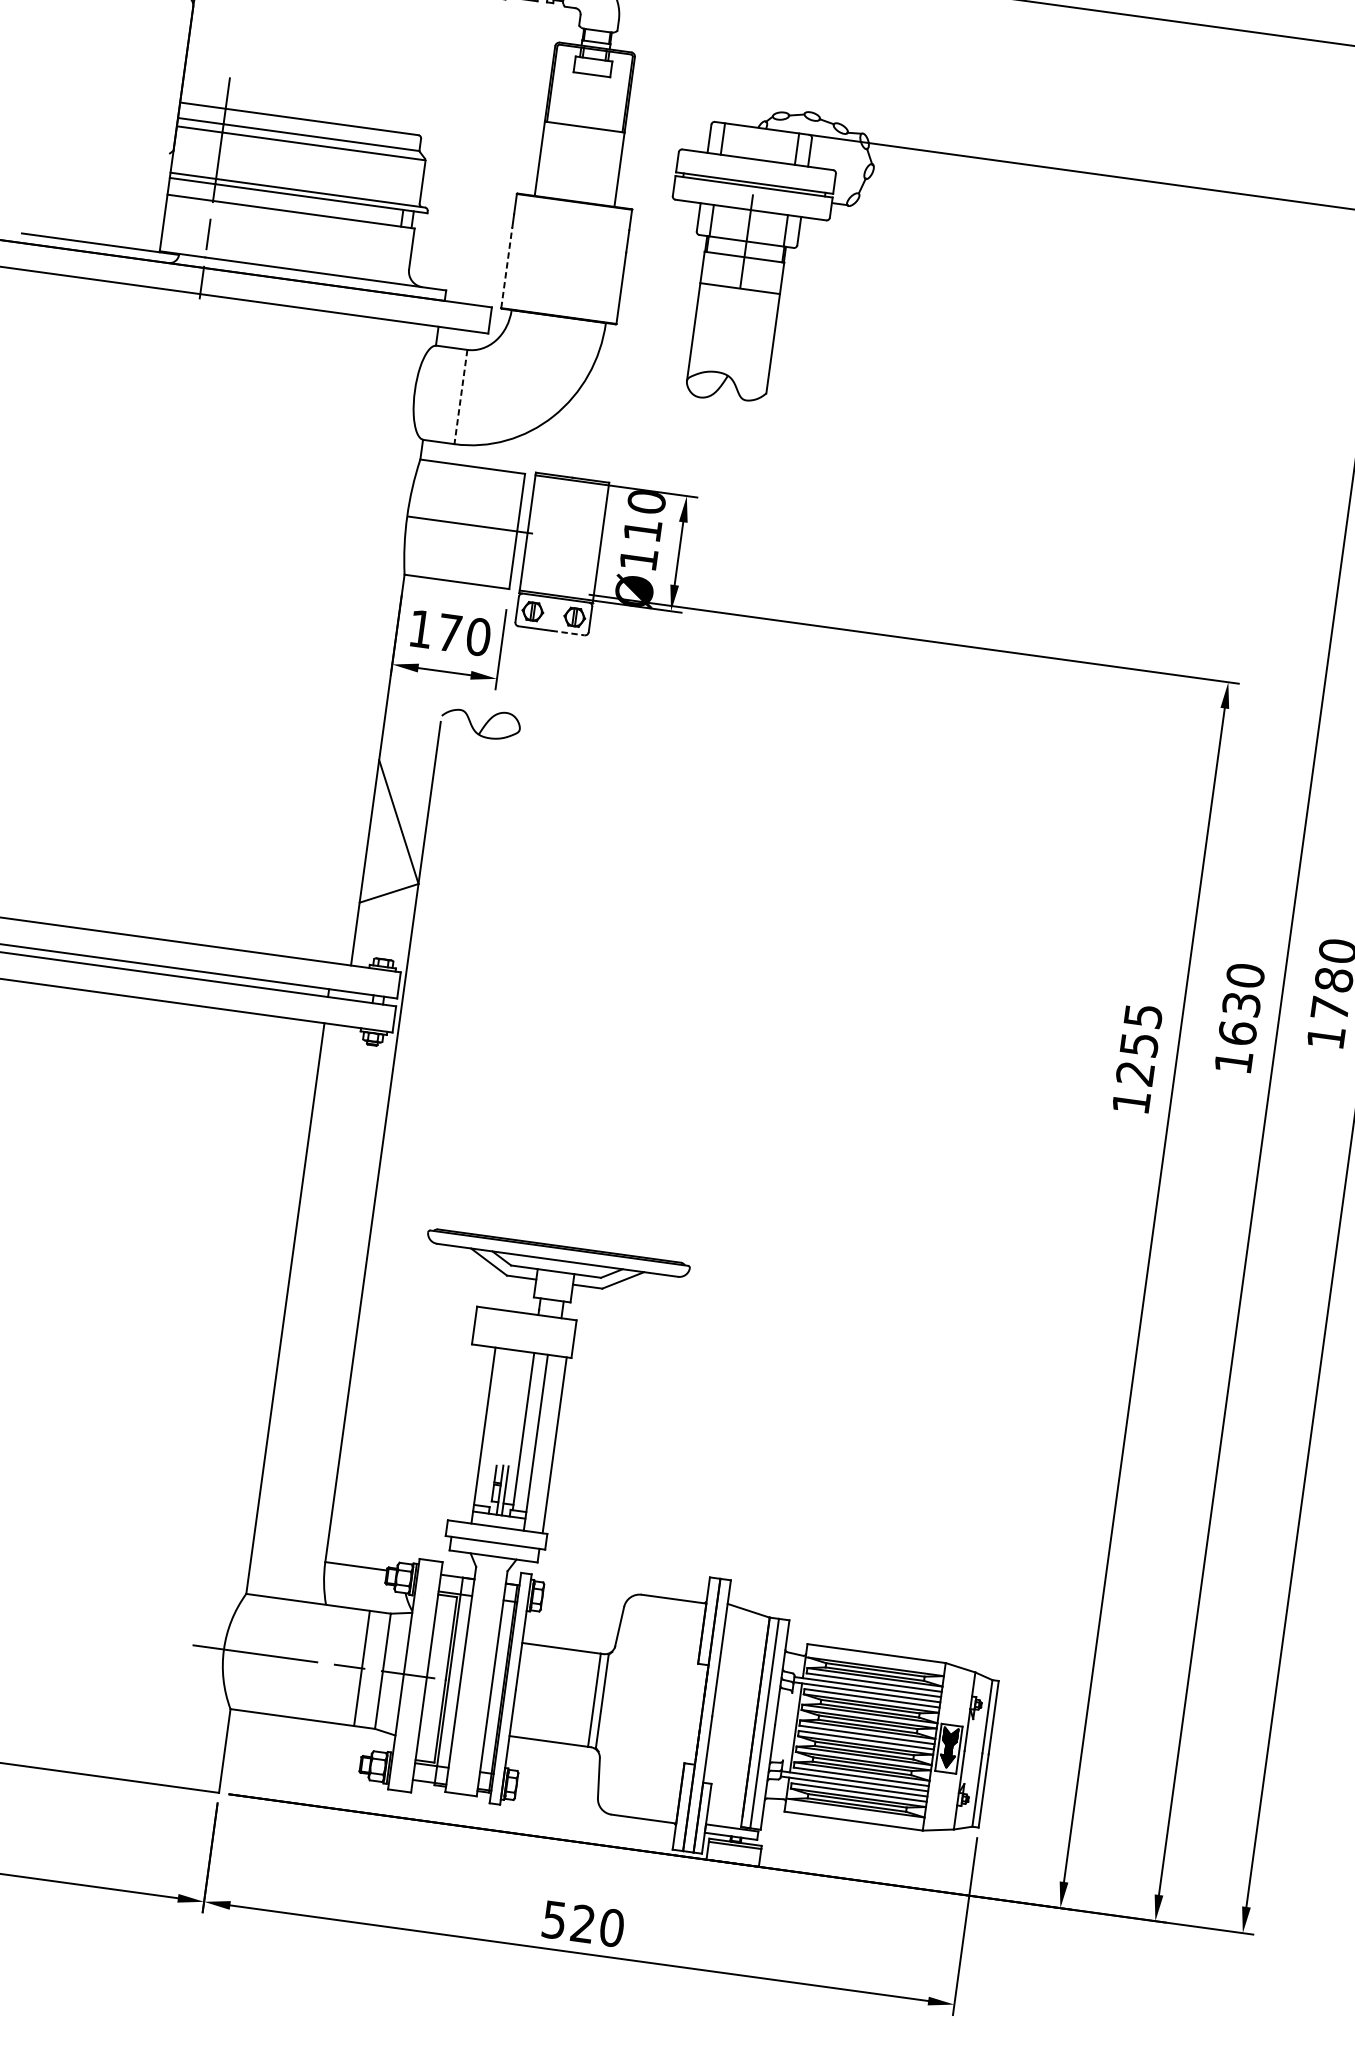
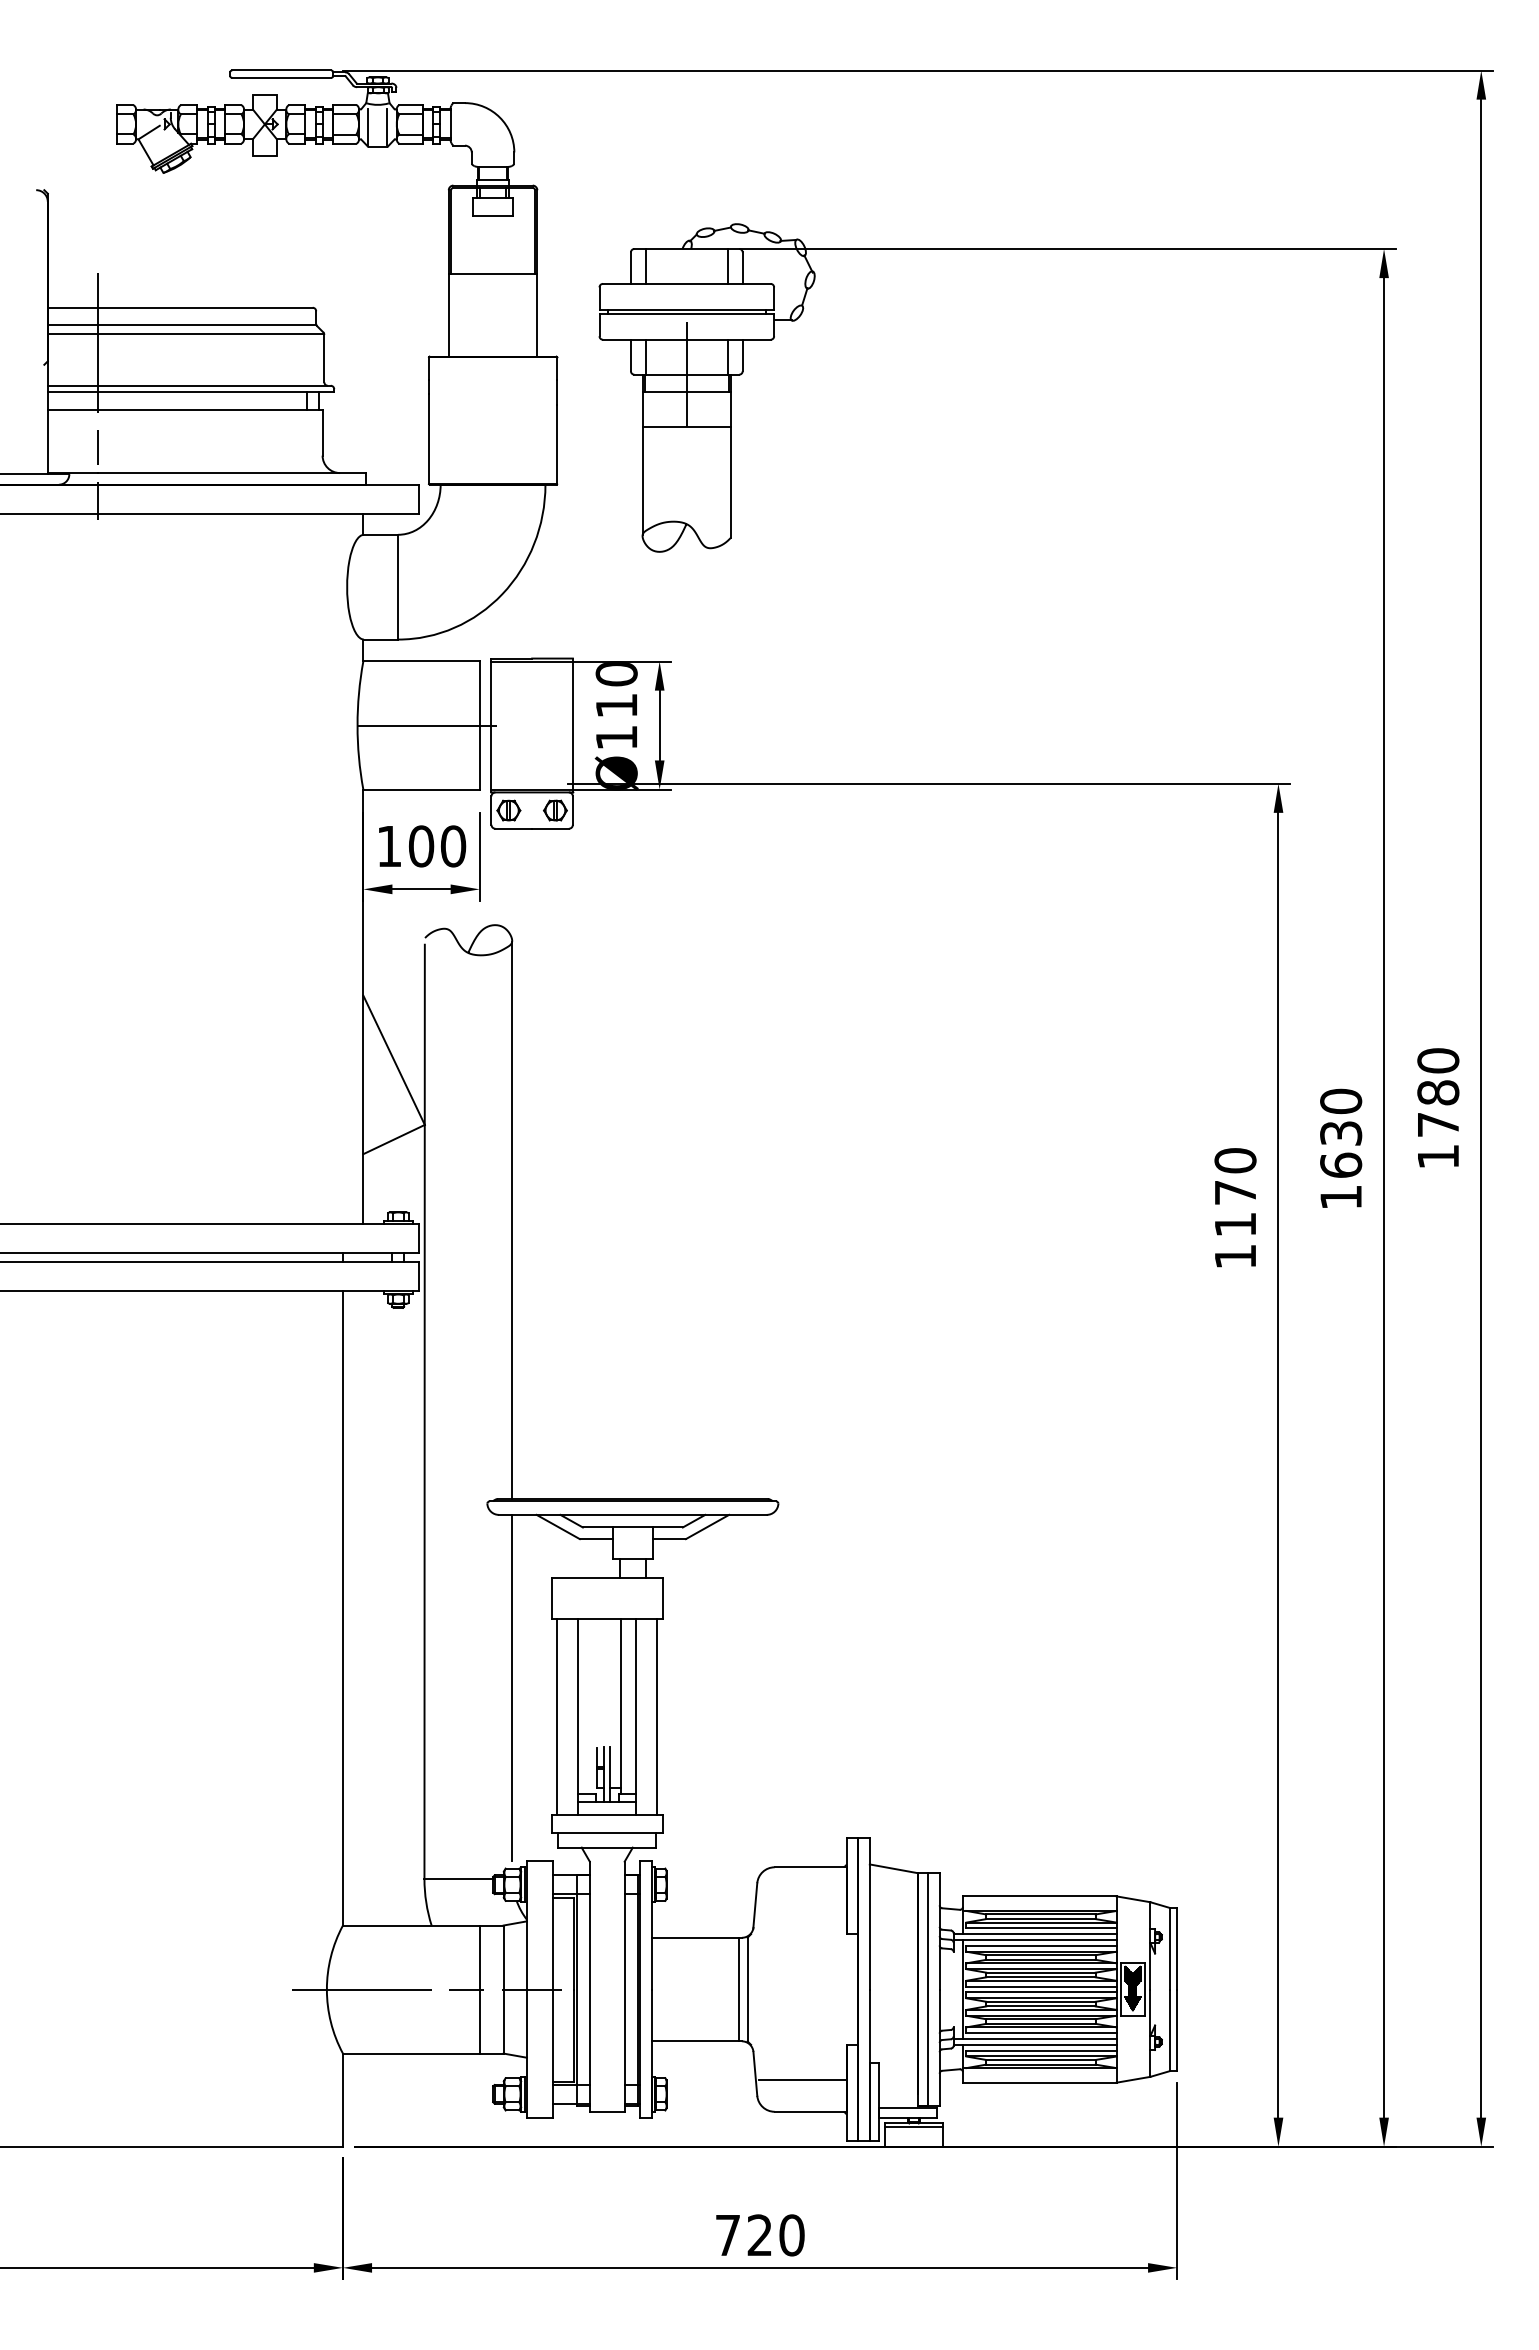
line: (507, 267) -> (429, 438), dashed -> solid
line: (461, 397) -> (398, 587), dashed -> solid
line: (569, 632) -> (551, 828), dashed -> solid
text: (449, 633) -> (421, 846), 170 -> 100
line: (485, 980) -> (512, 1220), added
text: (1139, 1044) -> (1235, 1192), 1255 -> 1170
line: (428, 1400) -> (512, 1687), added
line: (464, 1433) -> (557, 1717), added
line: (640, 1789) -> (802, 2080), added
text: (553, 1920) -> (727, 2235), 520 -> 720

